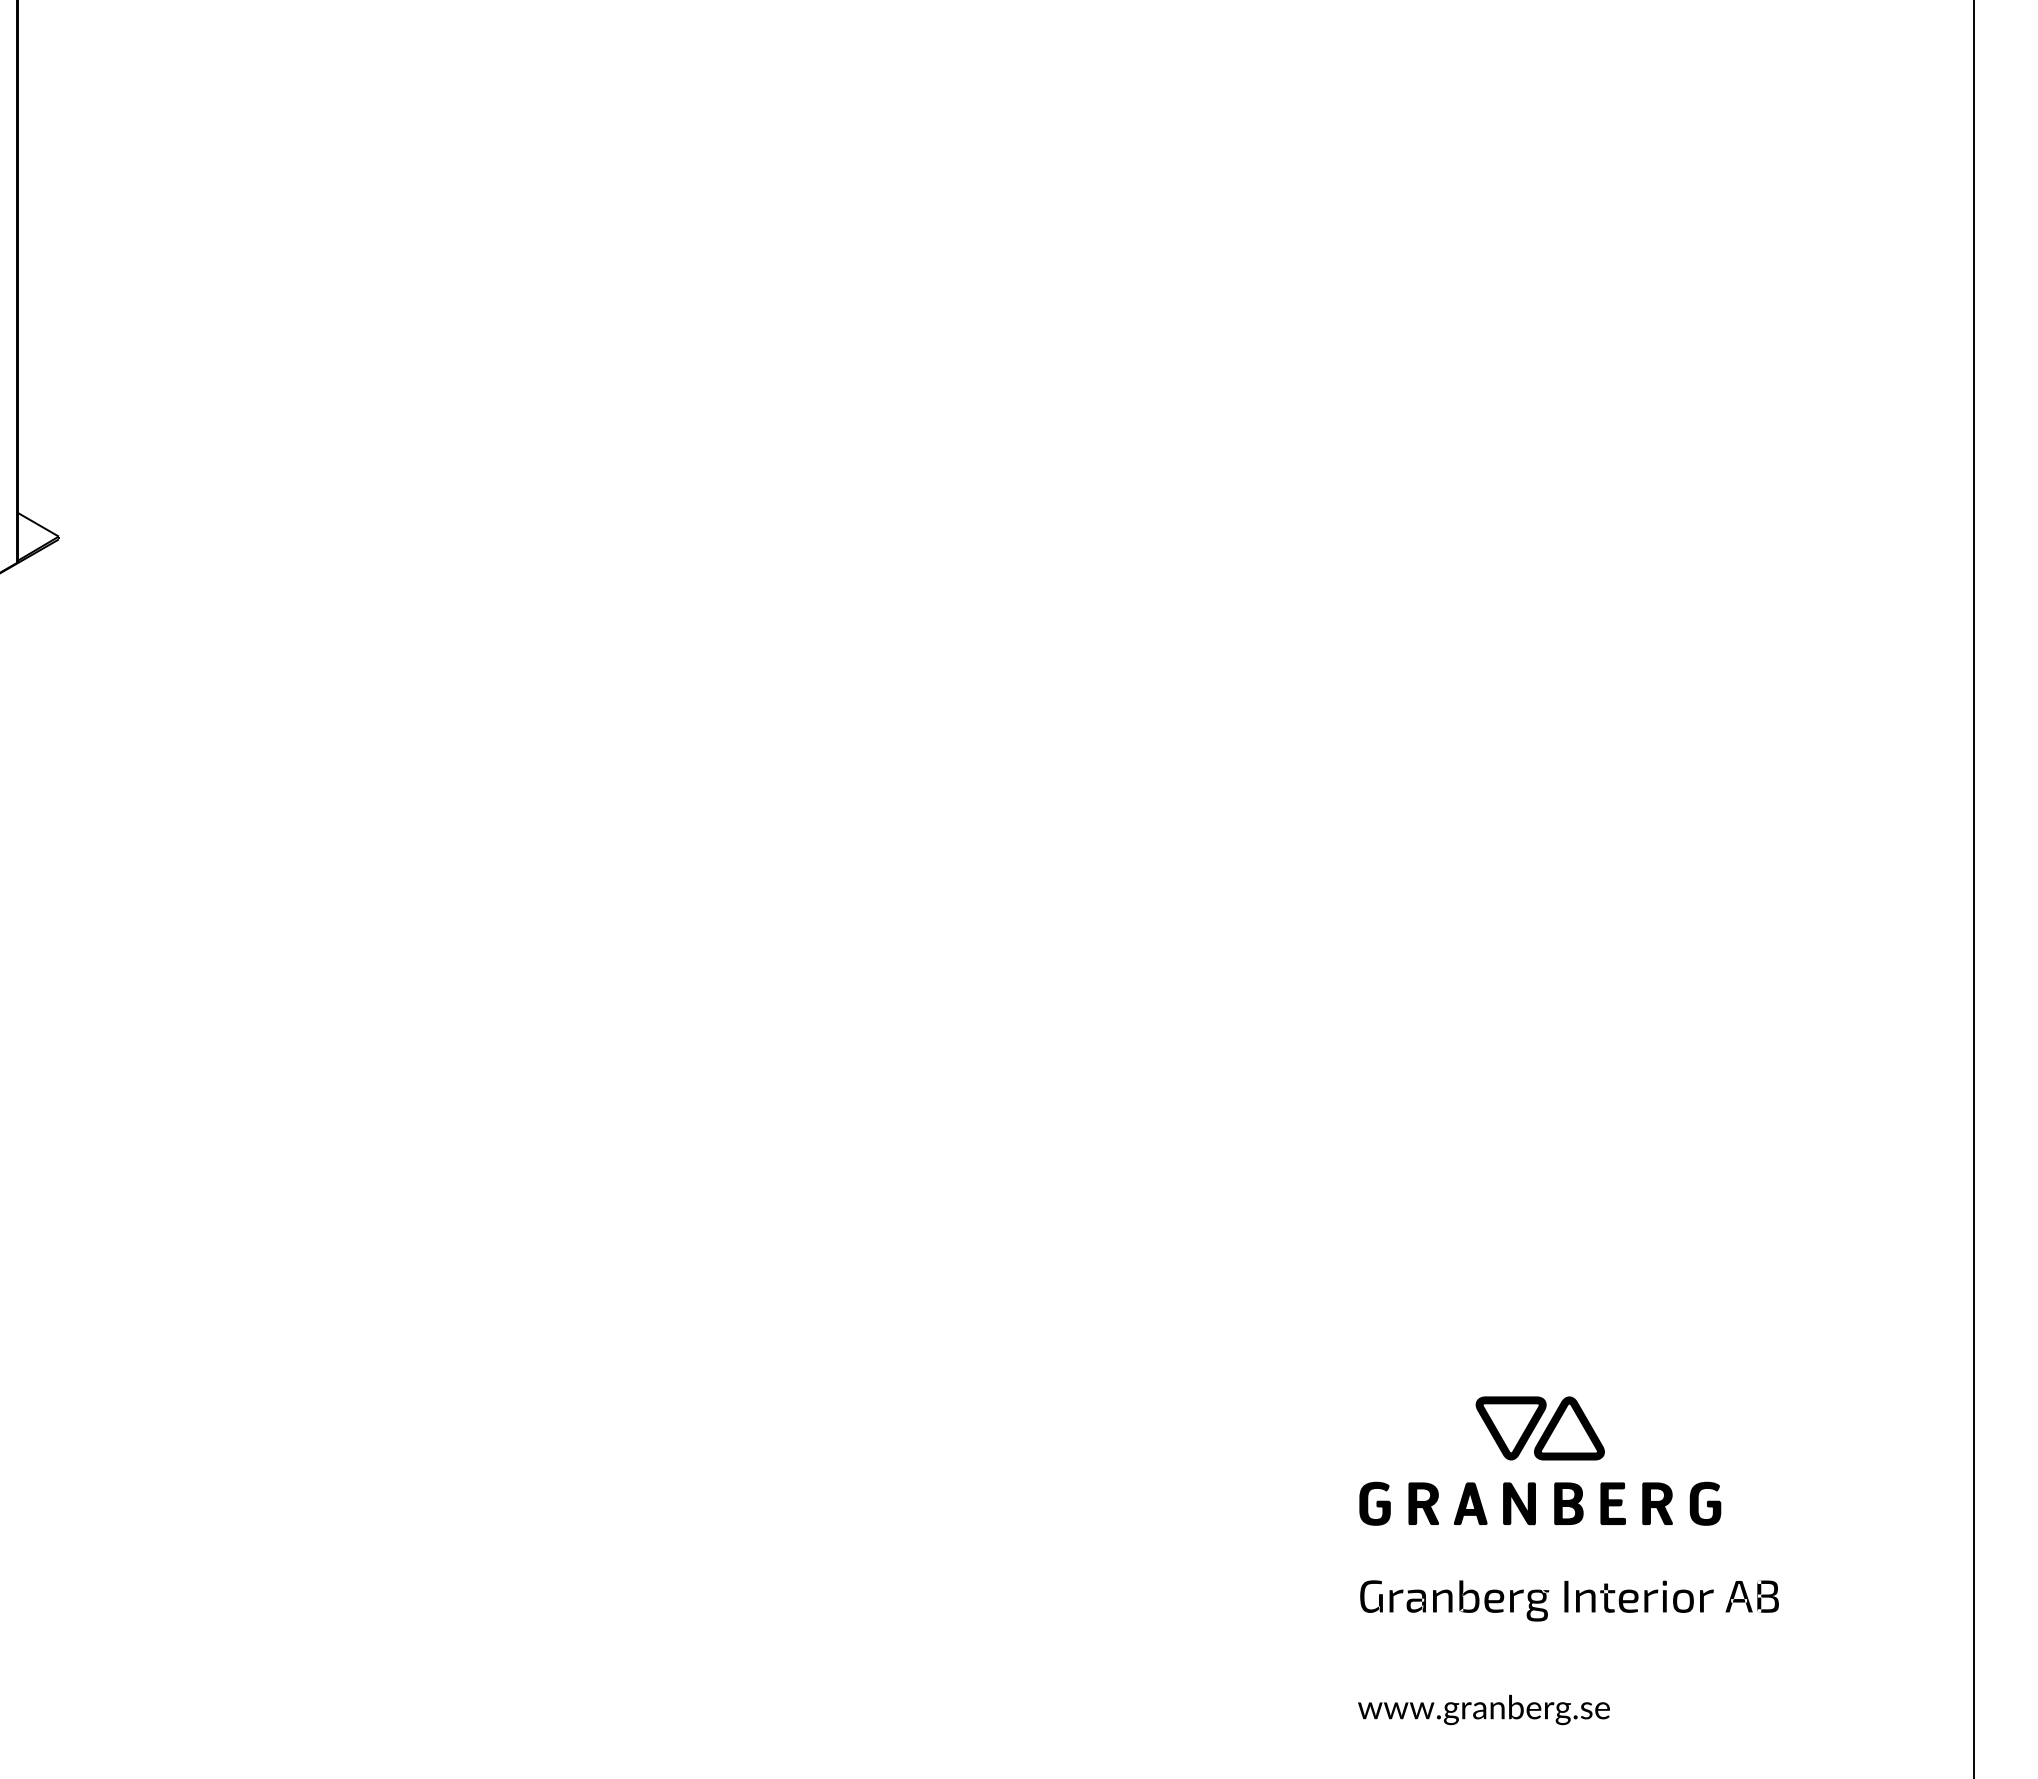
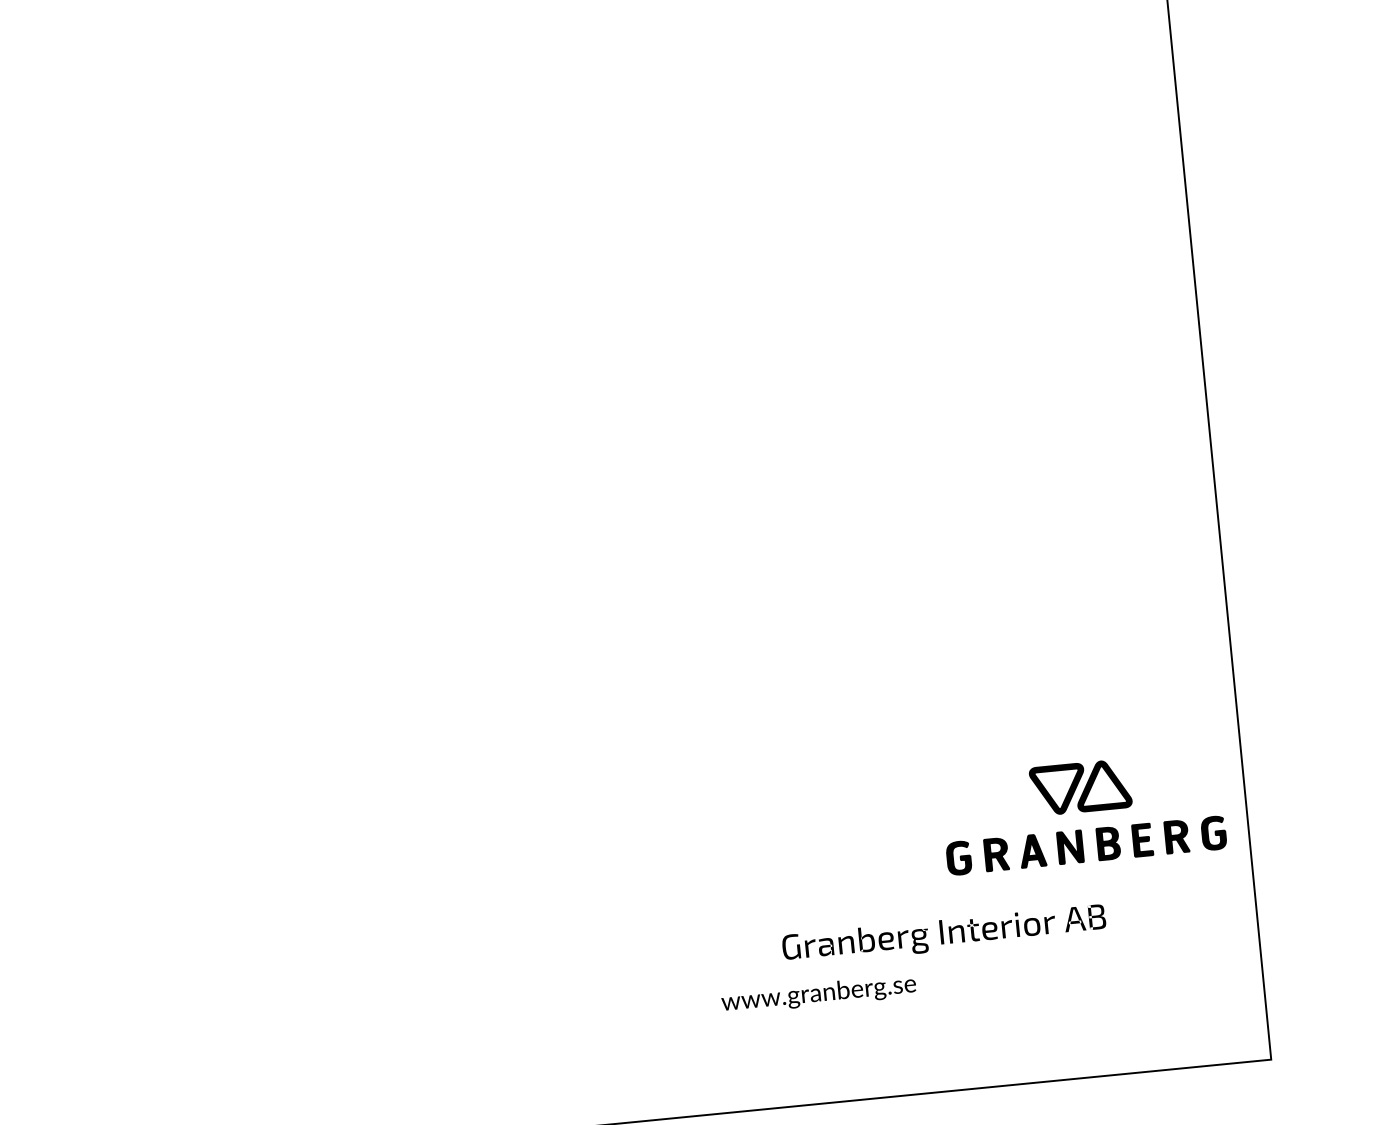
part: (1540, 1460) -> (1083, 812), moved
text: (1483, 1709) -> (818, 994), moved

